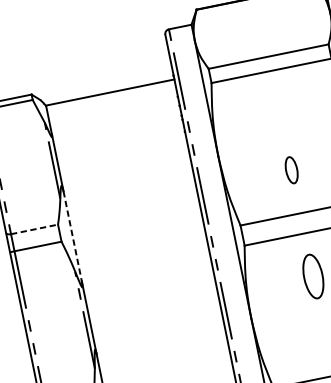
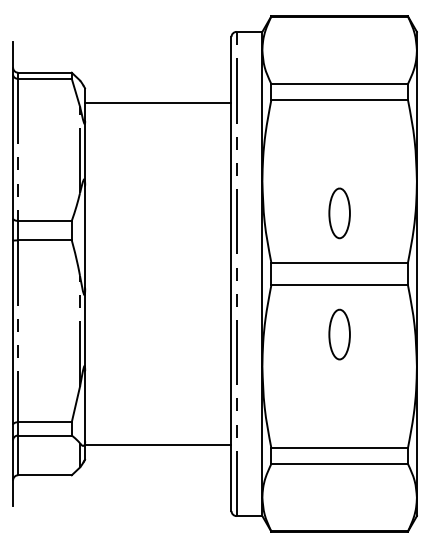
line: (110, 92) -> (158, 102), moved
part: (291, 170) -> (339, 213), size x1.67
line: (34, 228) -> (45, 220), dashed -> solid
line: (73, 236) -> (85, 237), dashed -> solid

